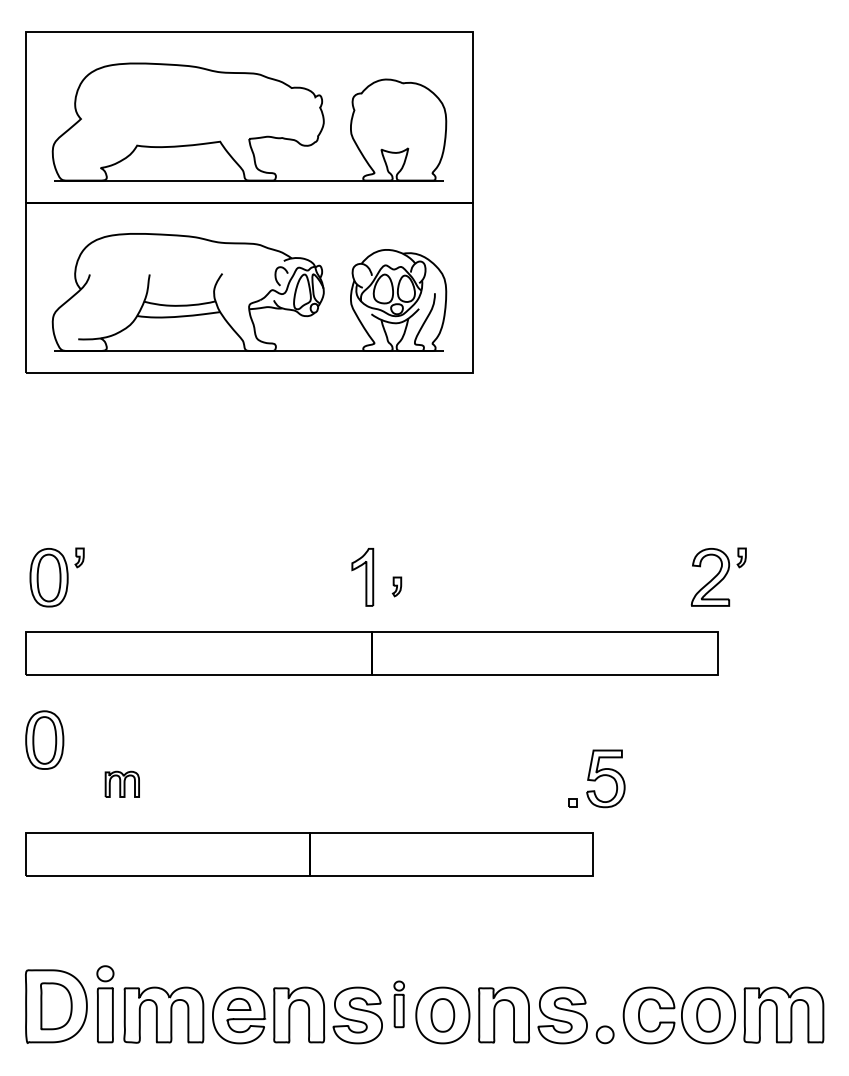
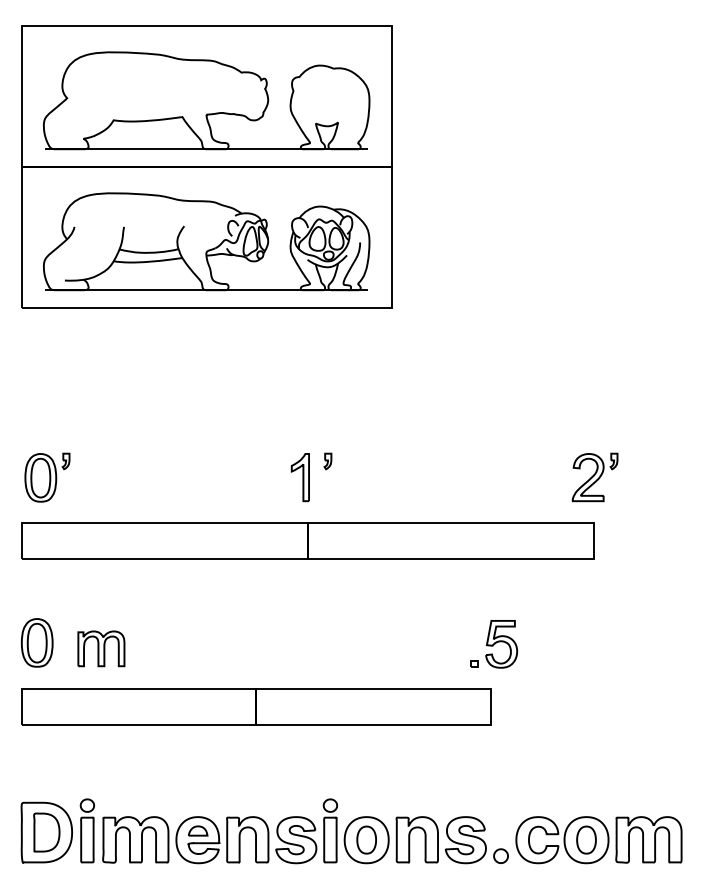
part: (396, 586) -> (327, 461), moved
part: (44, 739) -> (37, 642), moved
part: (122, 784) -> (101, 649), size x1.67
part: (399, 1004) -> (330, 831), size x1.67

